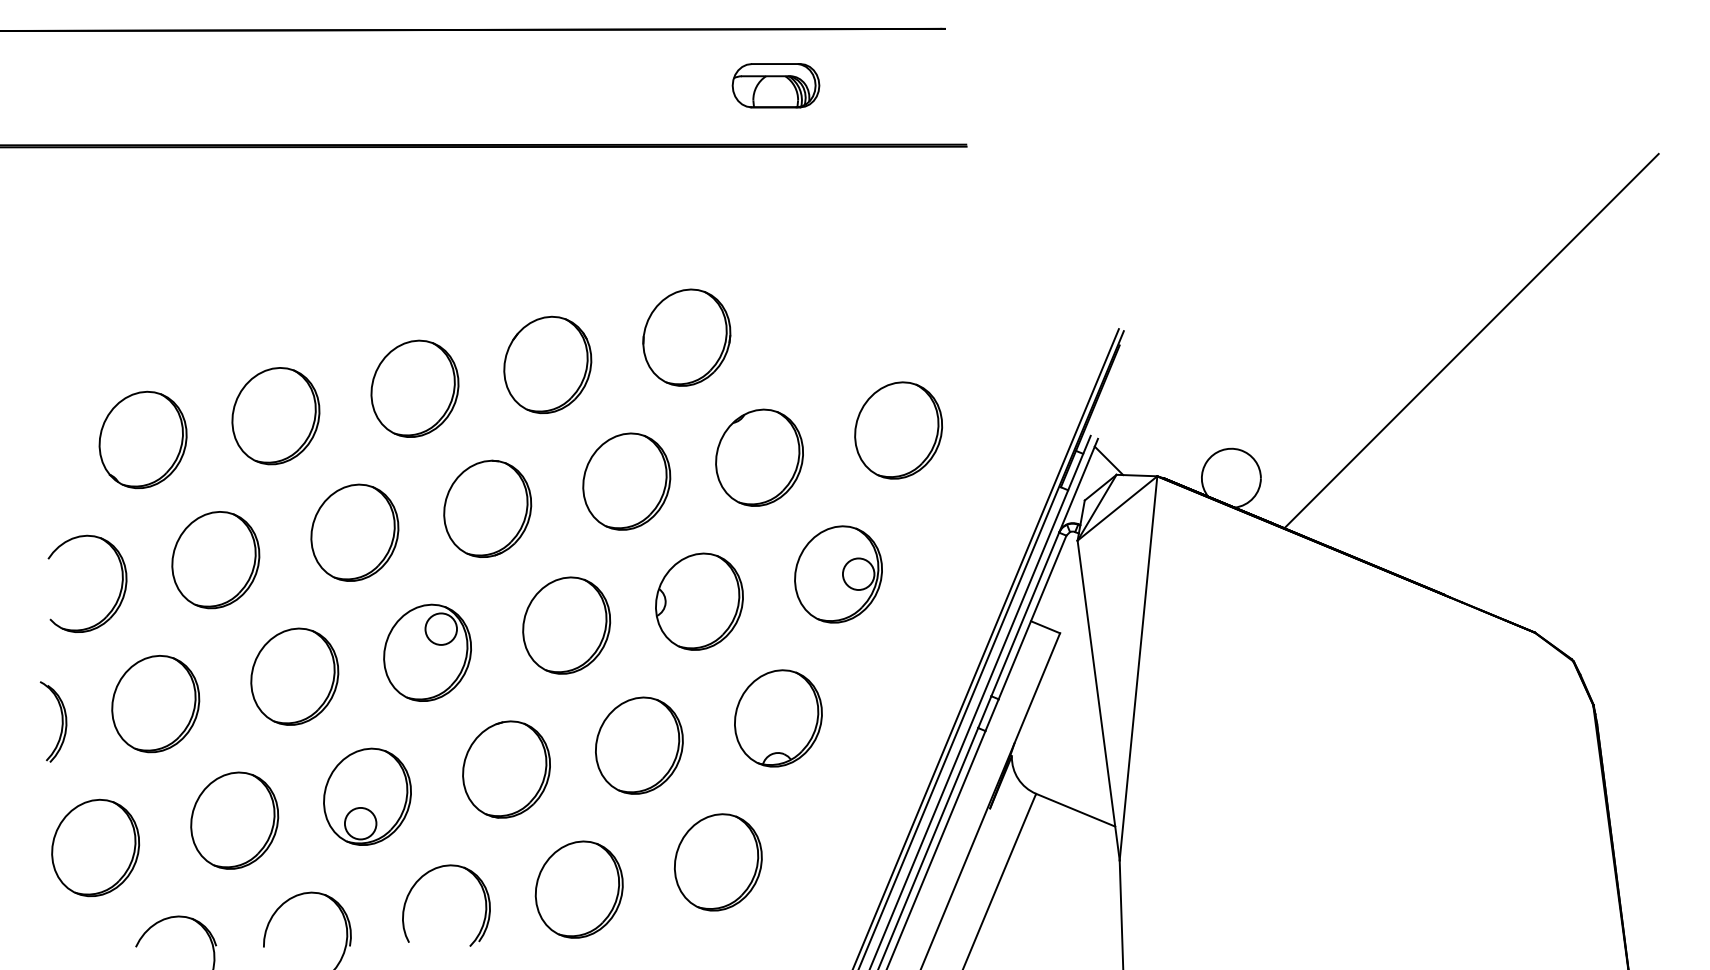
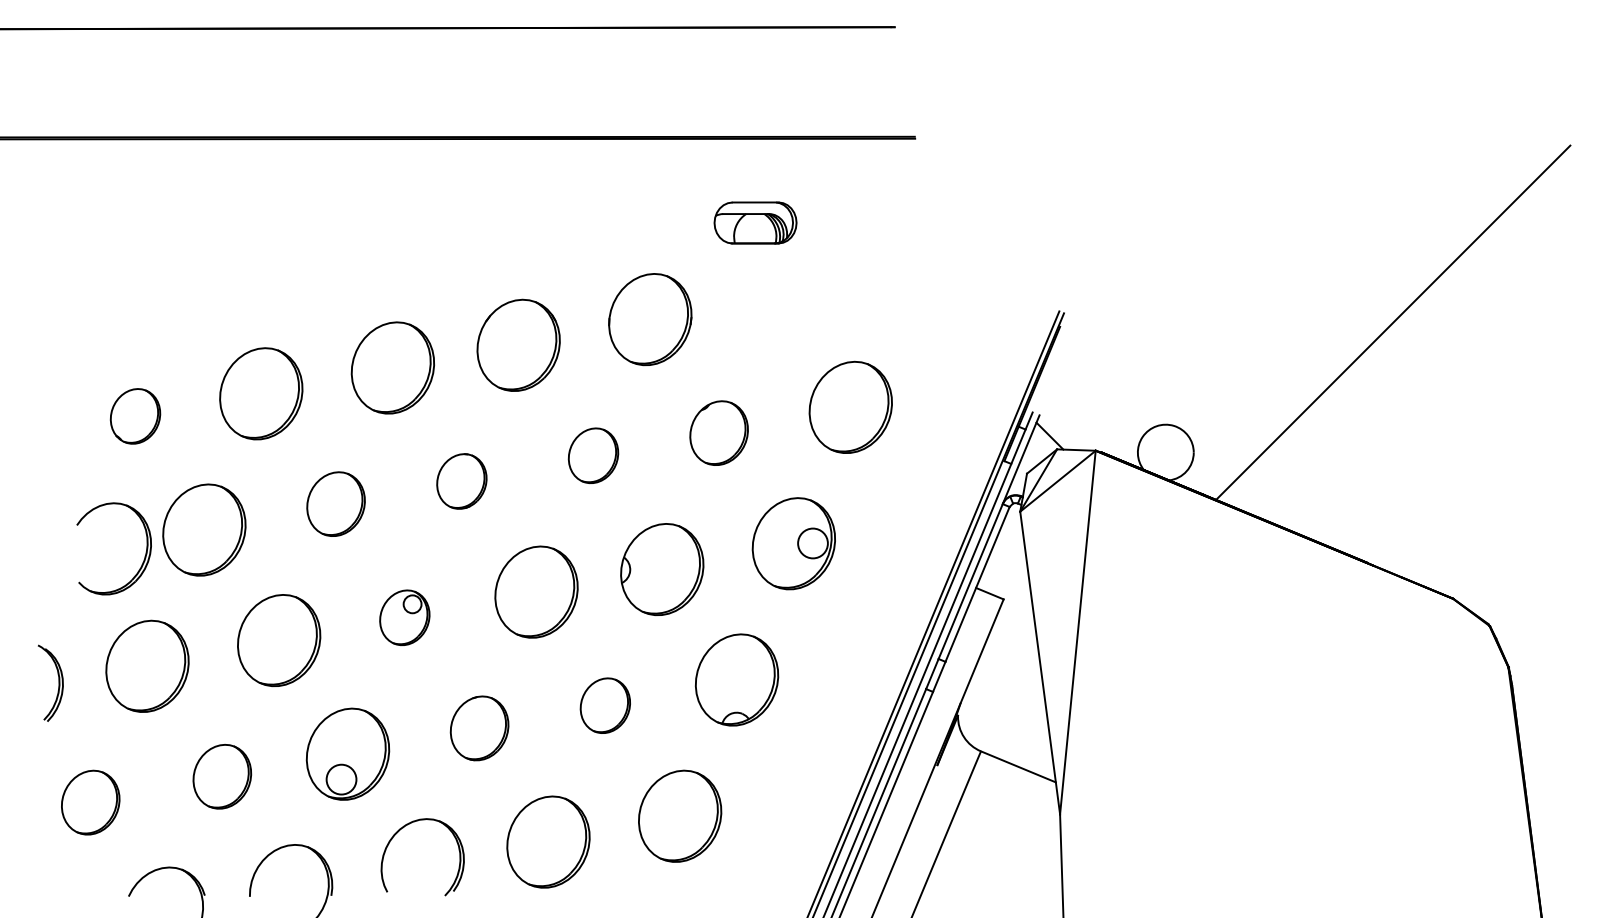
part: (775, 85) -> (755, 222), moved
part: (142, 439) -> (134, 415), size x0.6
part: (759, 457) -> (719, 432), size x0.7
part: (626, 481) -> (593, 455), size x0.6
part: (487, 508) -> (461, 481), size x0.6
part: (354, 532) -> (335, 503), size x0.7
part: (119, 592) -> (144, 556), moved
part: (427, 652) -> (404, 617), size x0.6
part: (639, 745) -> (605, 705), size x0.6
part: (506, 769) -> (479, 728), size x0.7
part: (234, 820) -> (222, 776), size x0.7
part: (95, 847) -> (90, 802), size x0.7

